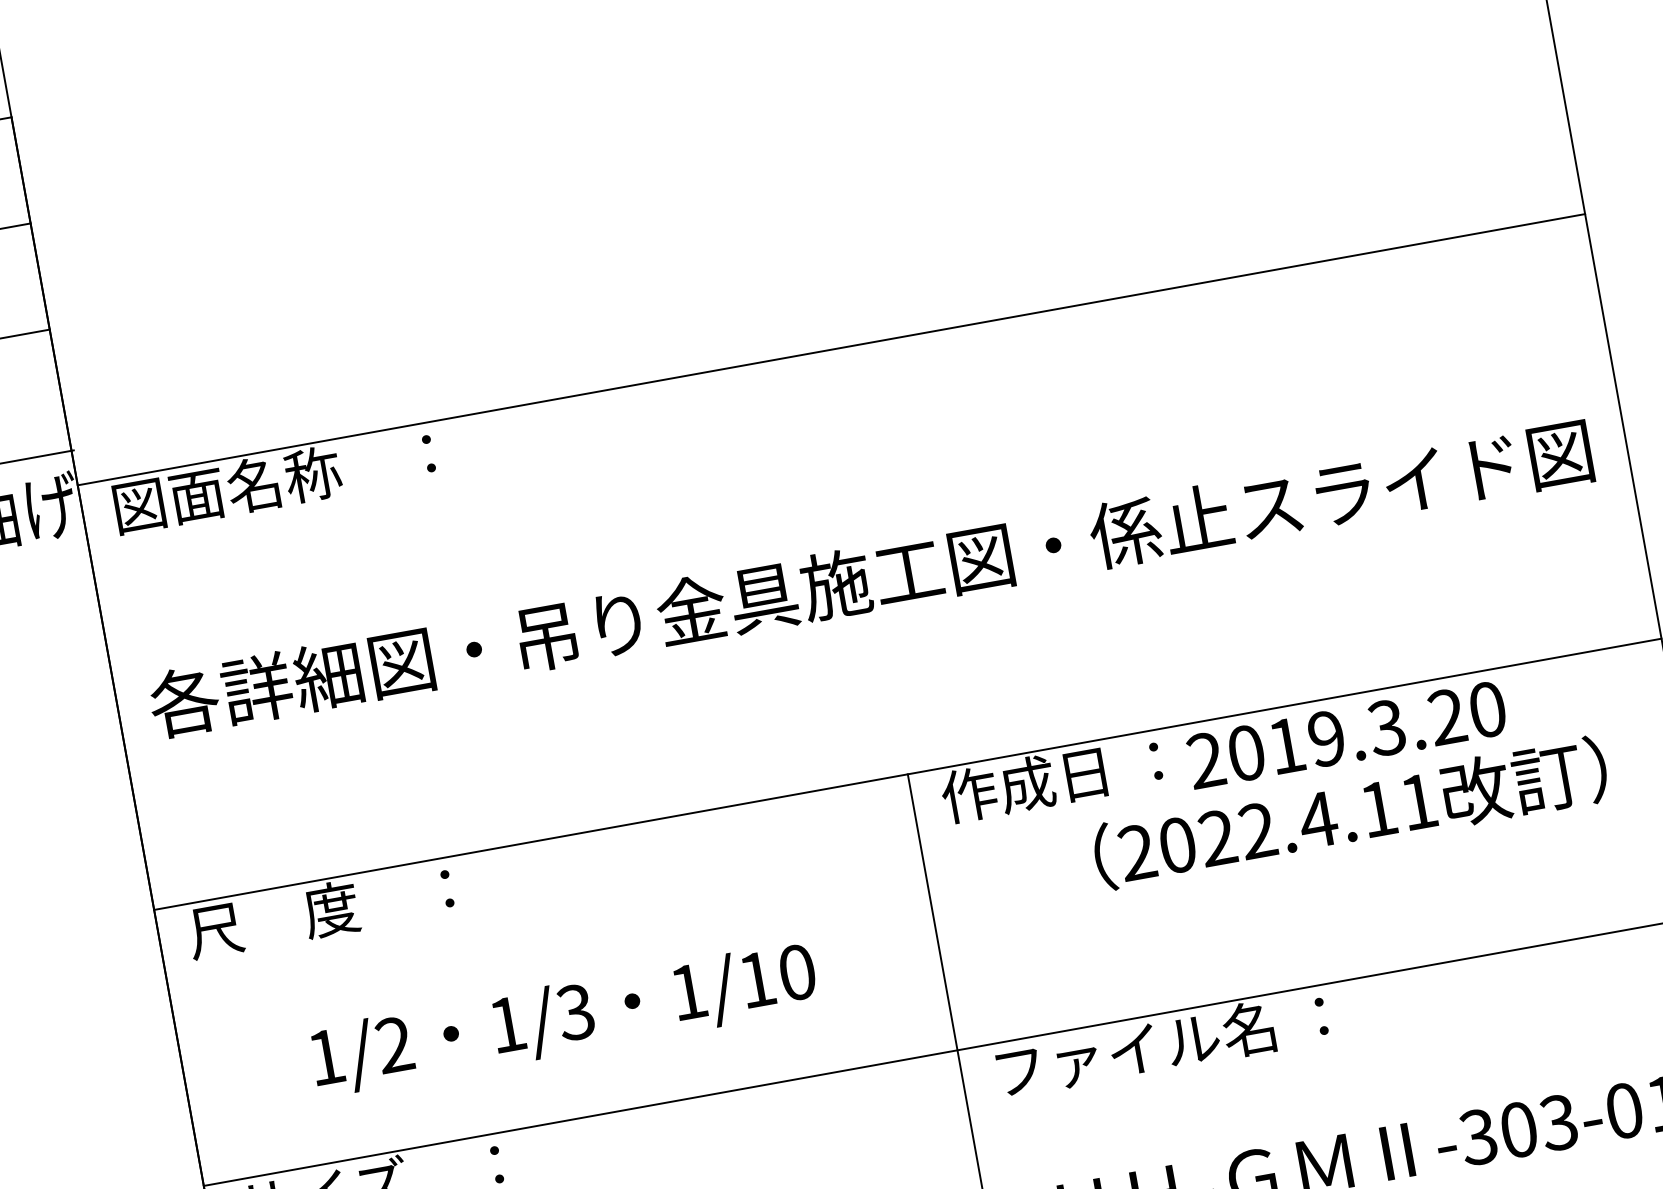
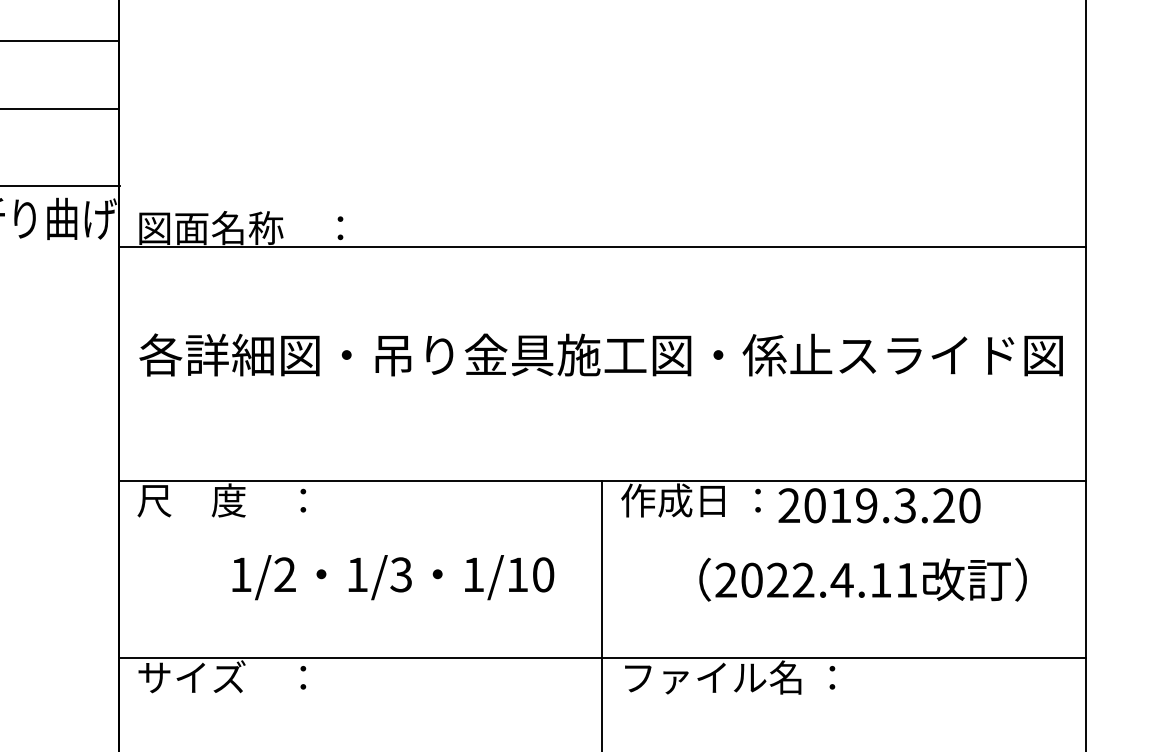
line: (830, 349) -> (601, 246), moved
text: (1349, 813) -> (862, 579), moved
text: (564, 1018) -> (393, 577), moved

